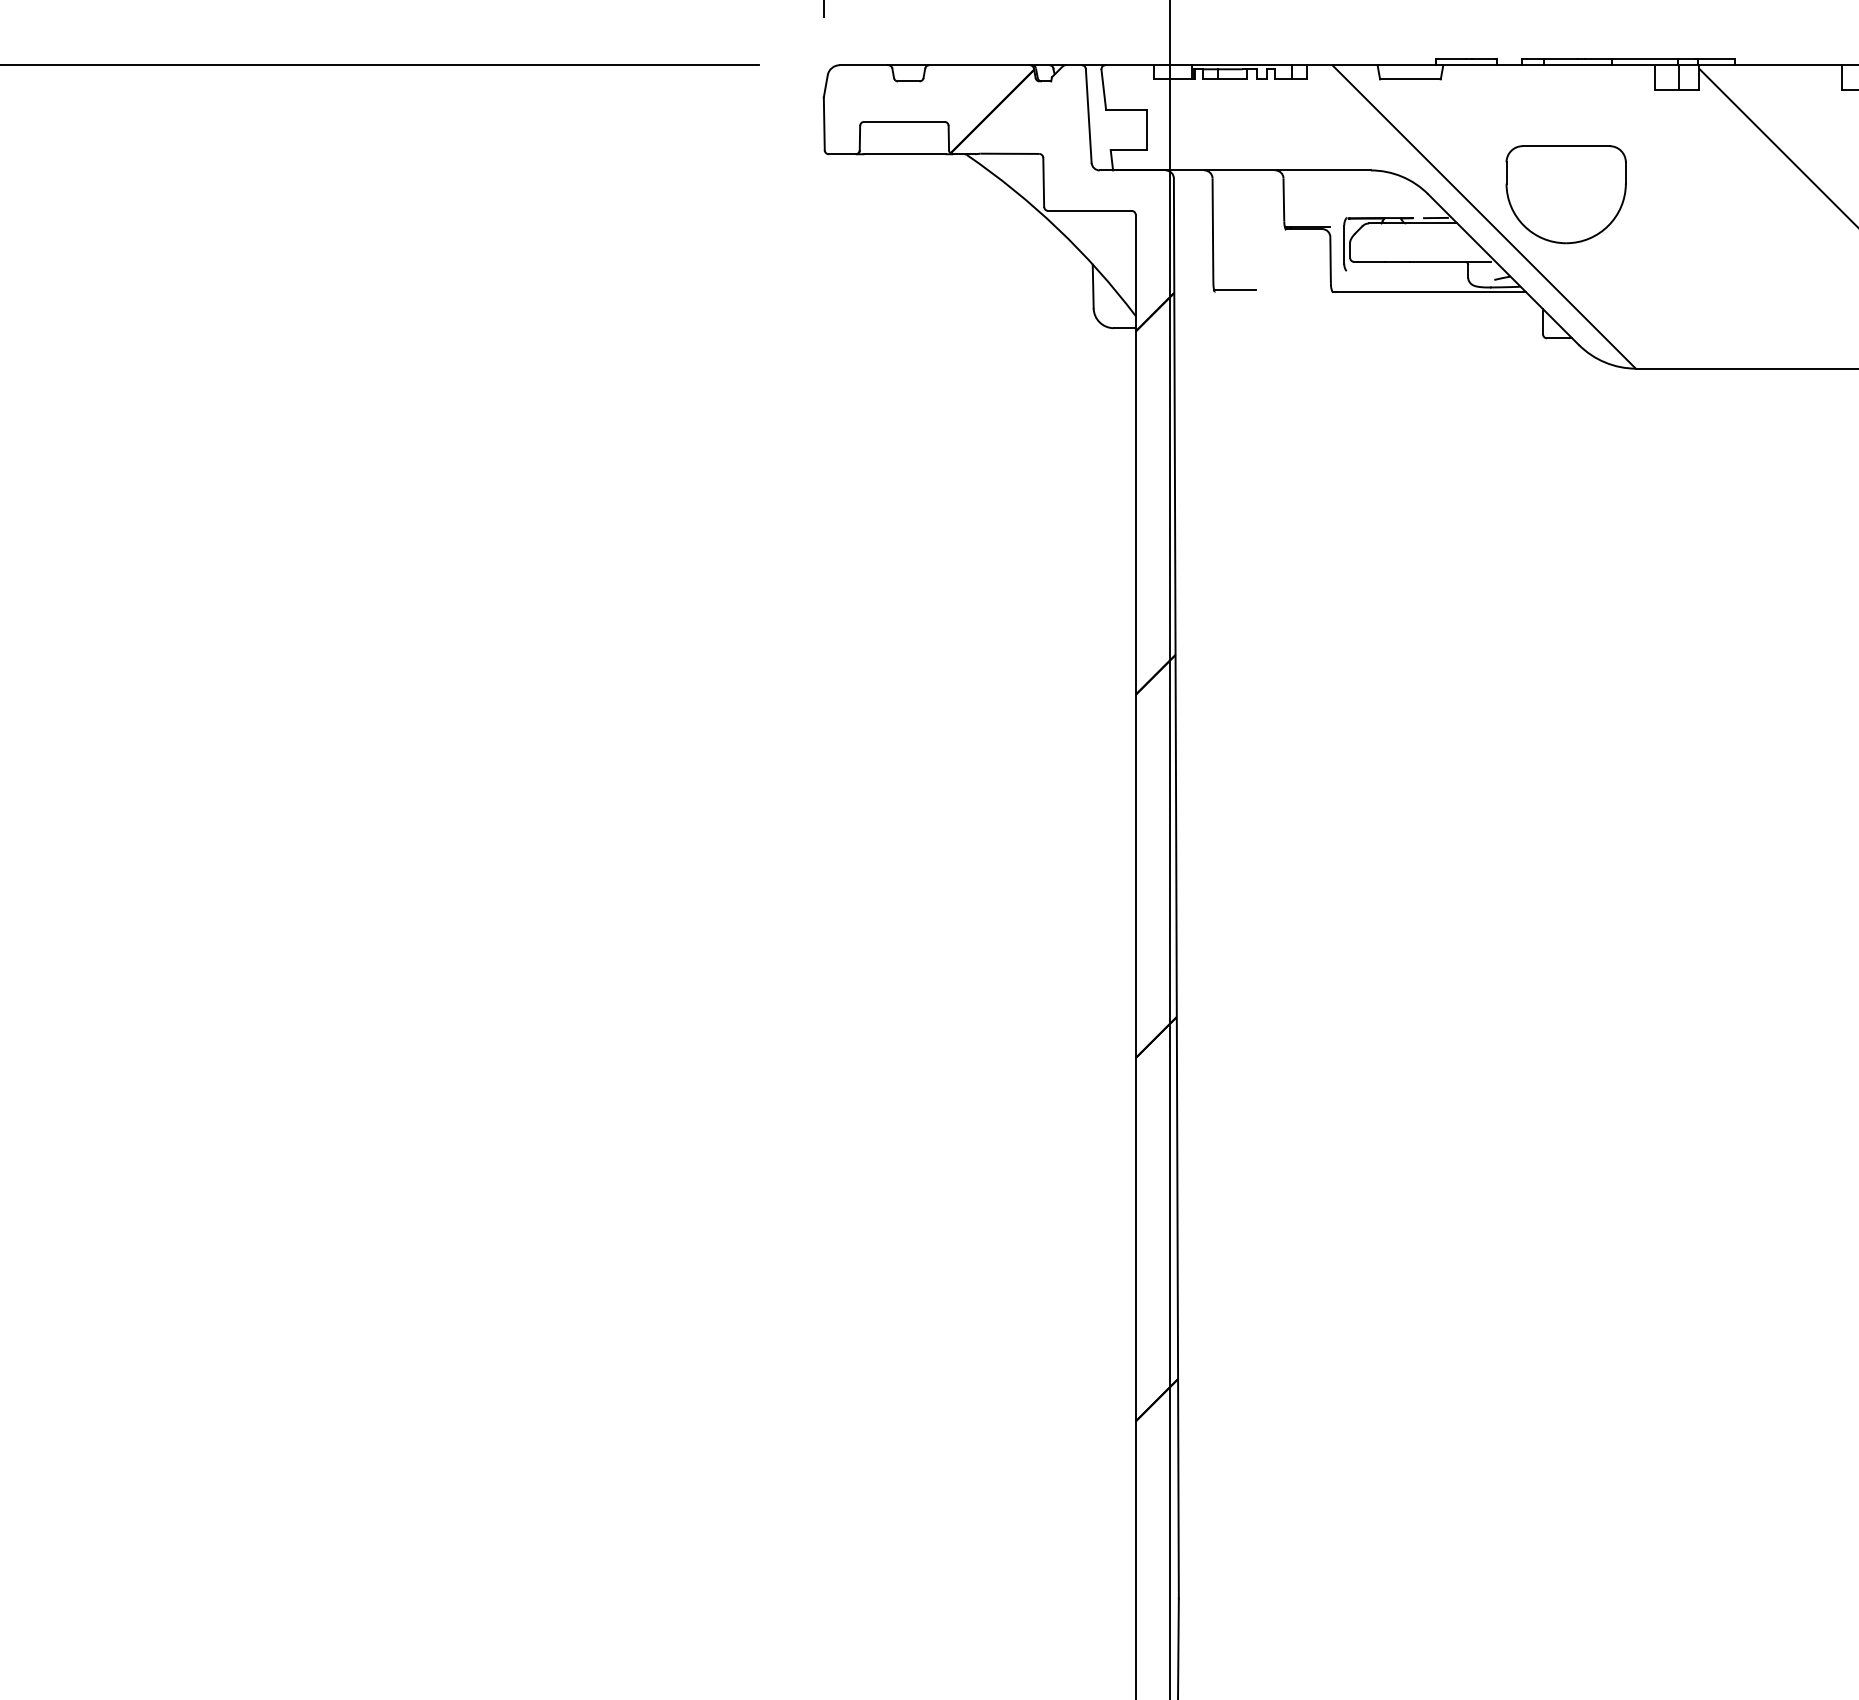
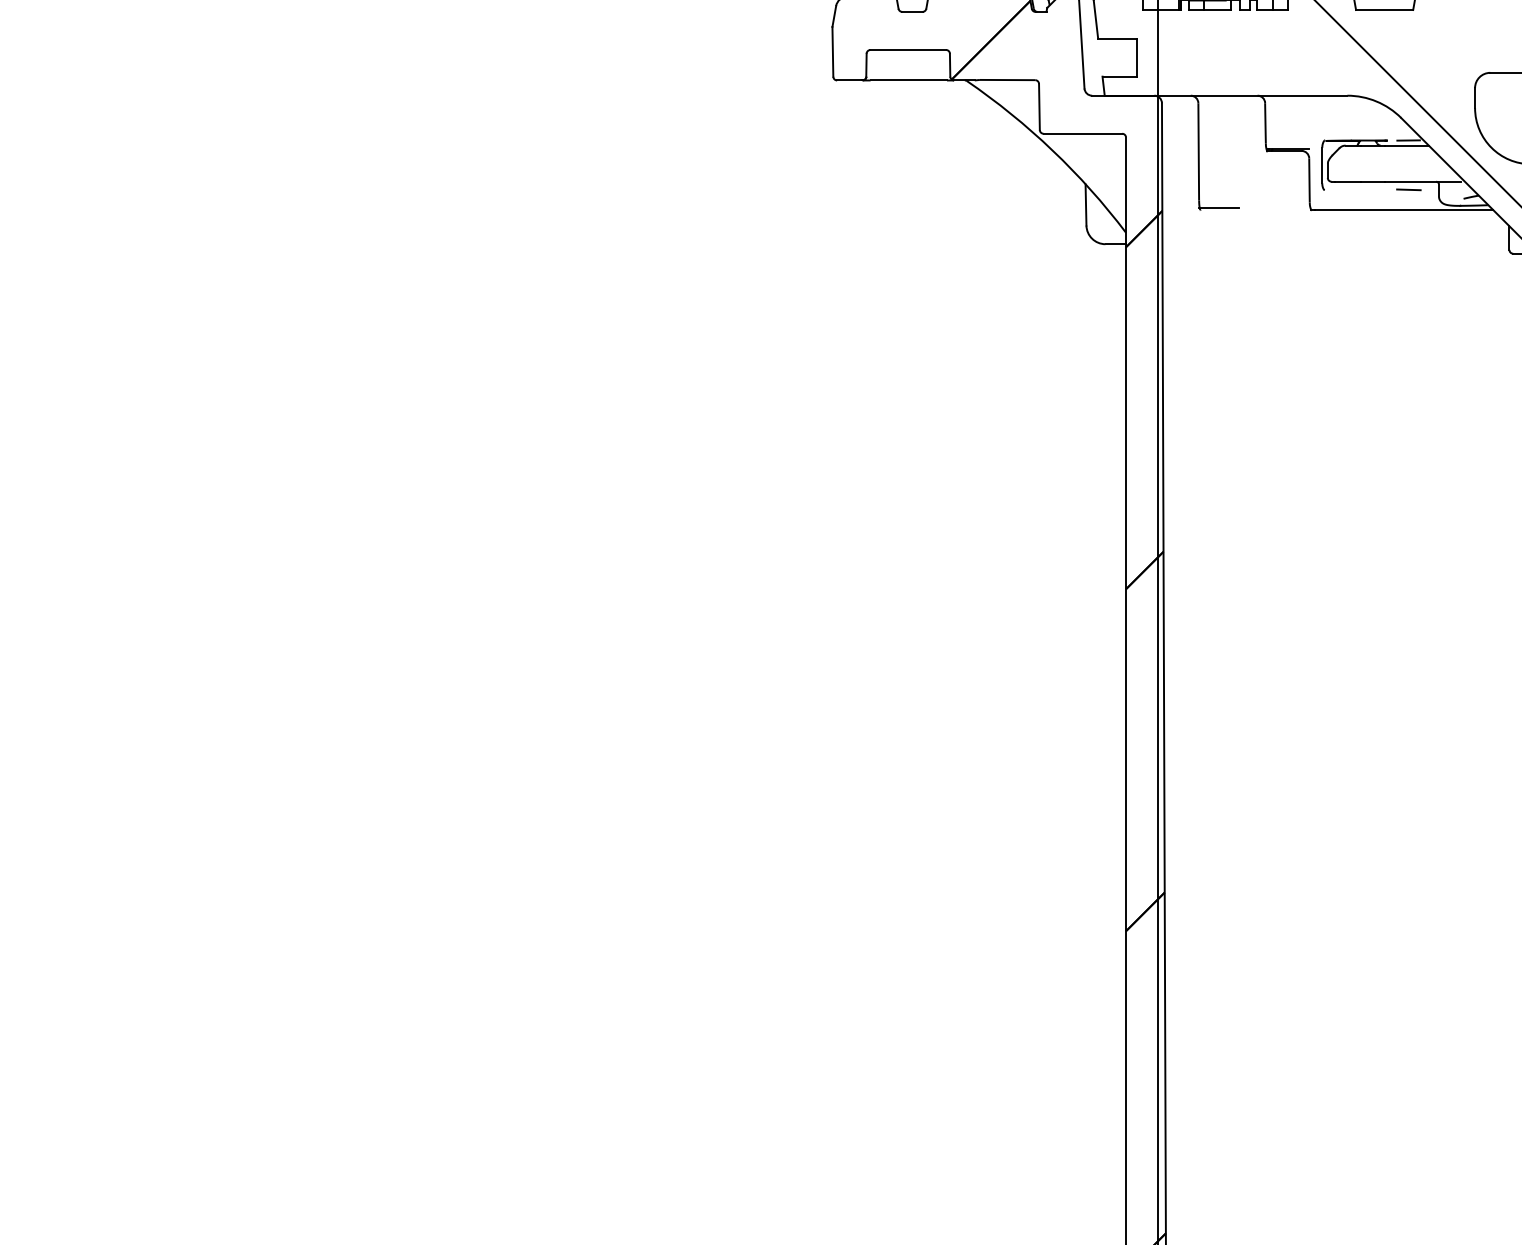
line: (1435, 270) -> (1408, 189), added

